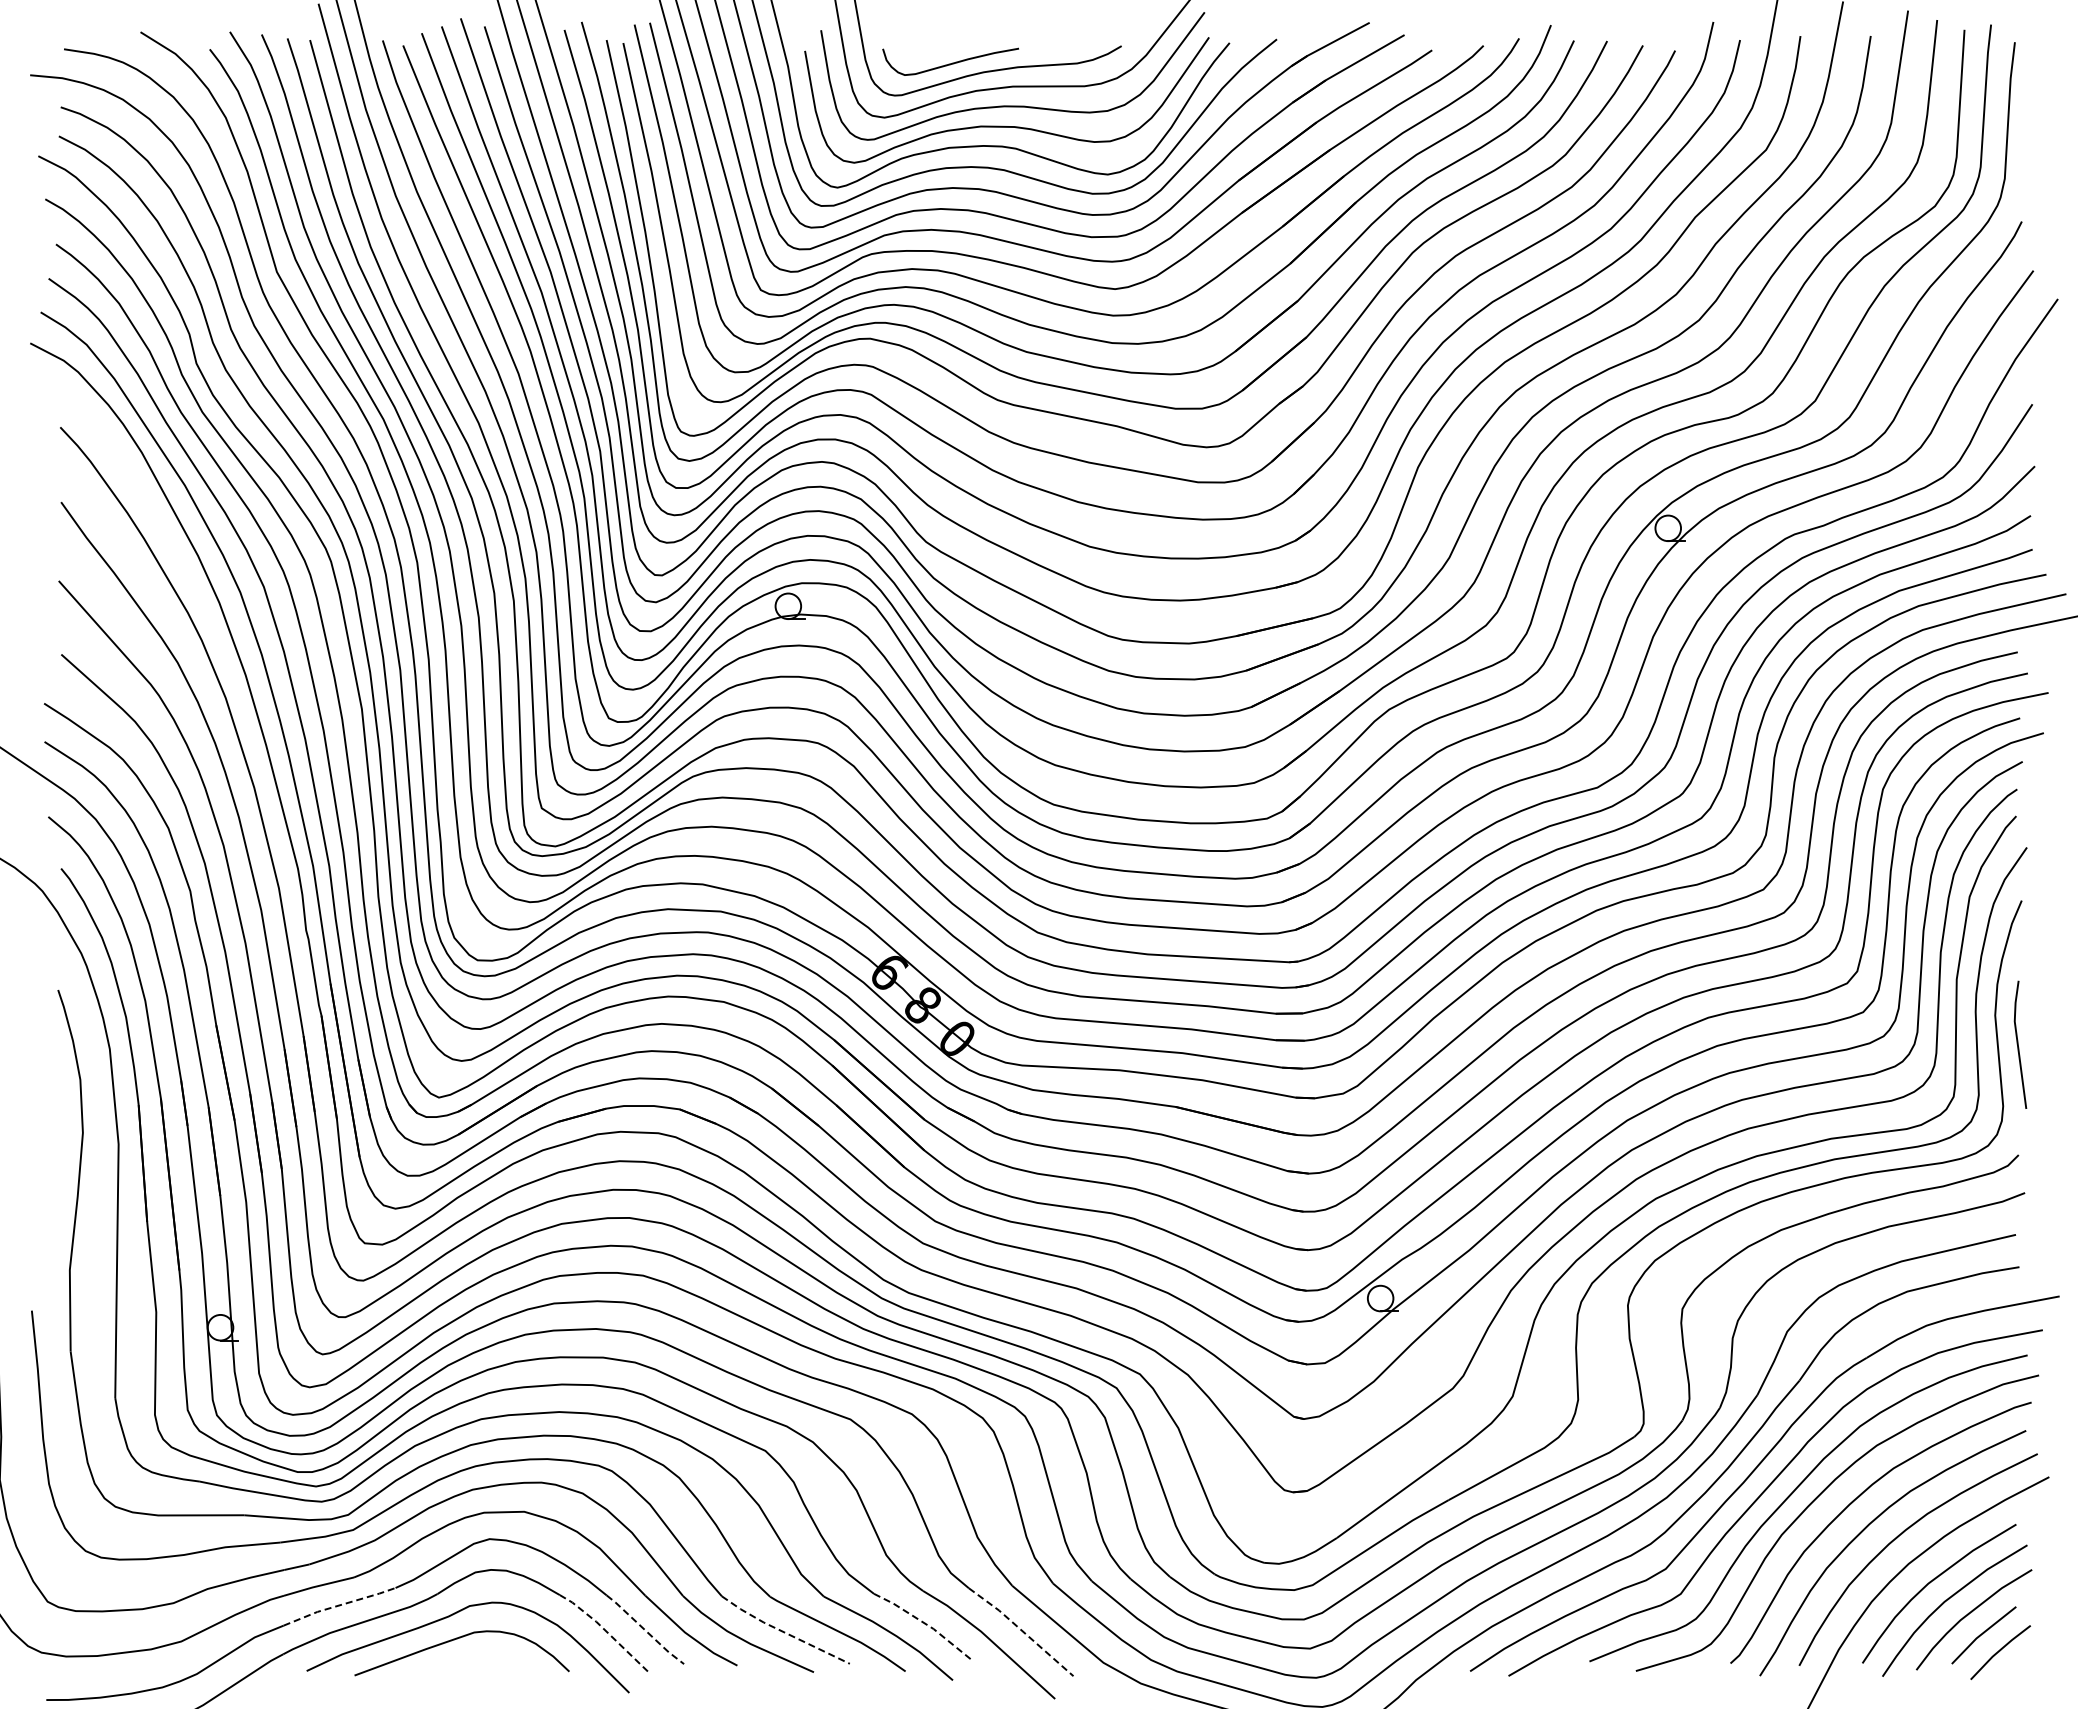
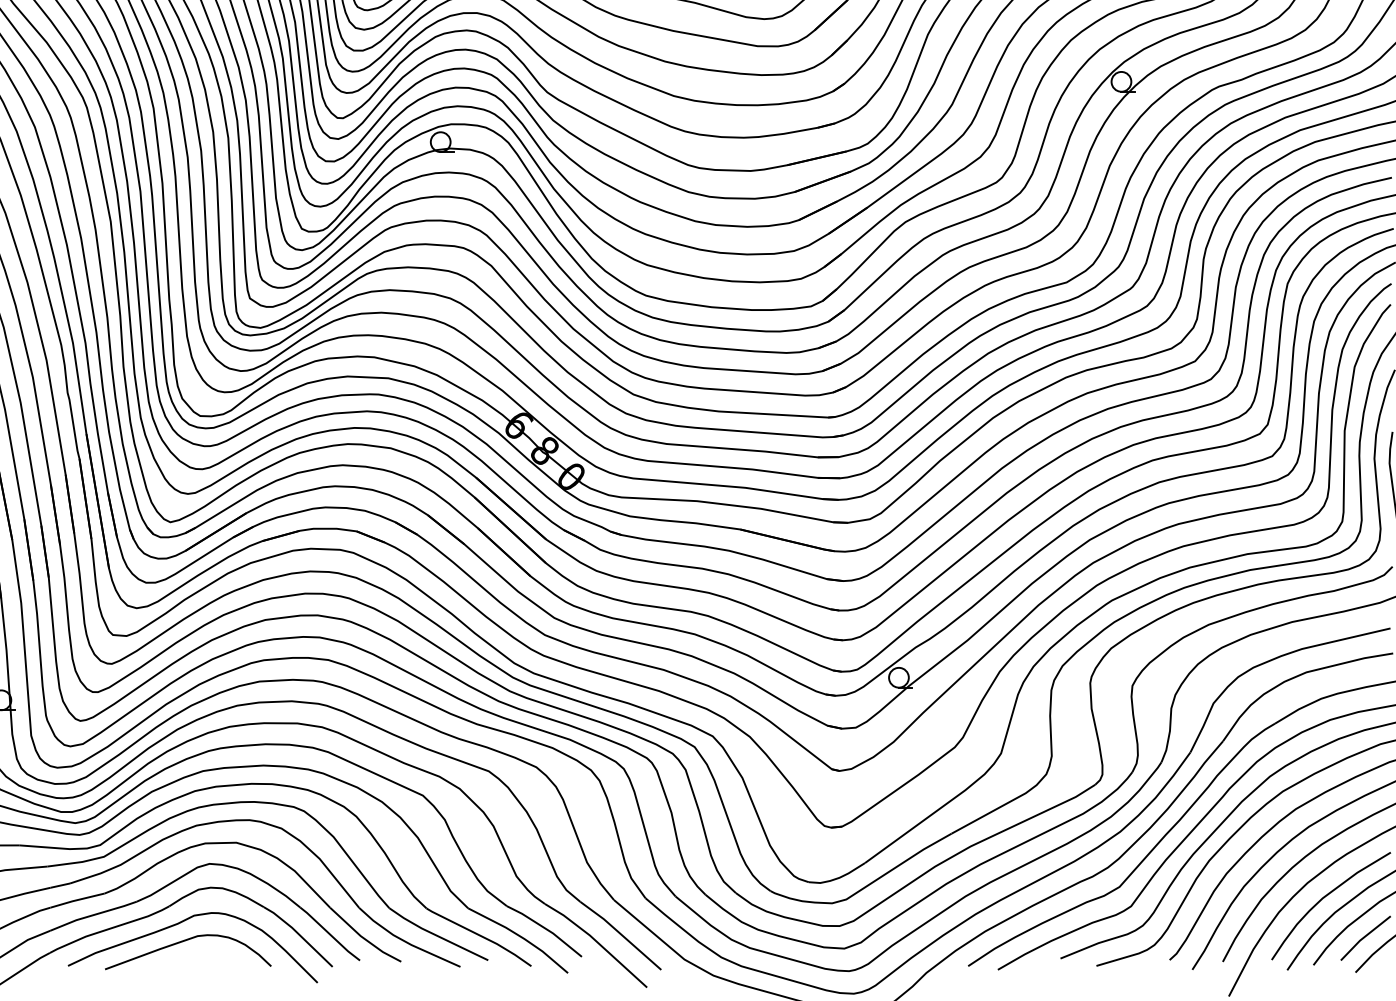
line: (339, 1605) -> (93, 915), dashed -> solid
line: (924, 1623) -> (546, 929), dashed -> solid
line: (605, 1630) -> (299, 934), dashed -> solid
line: (645, 1630) -> (330, 934), dashed -> solid
line: (1022, 1630) -> (621, 934), dashed -> solid
line: (783, 1632) -> (436, 936), dashed -> solid

